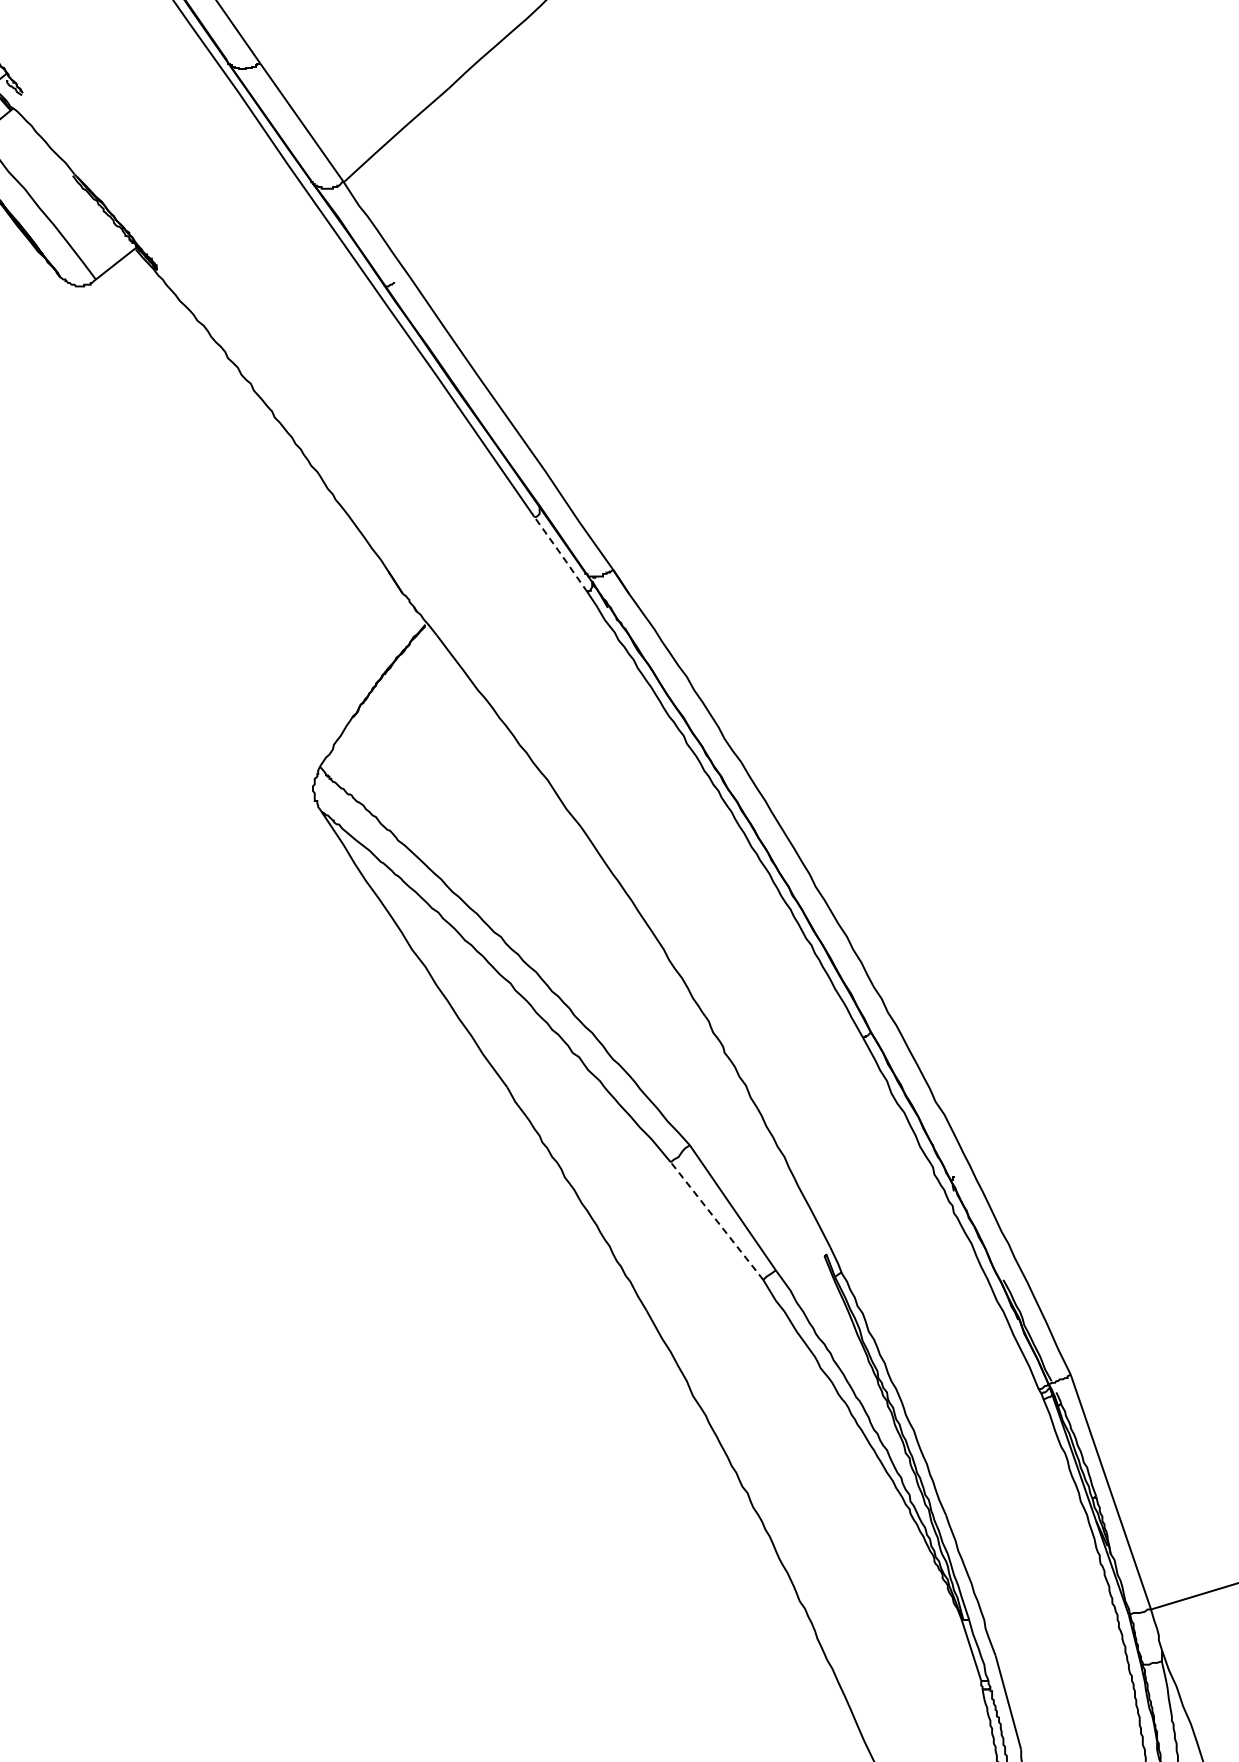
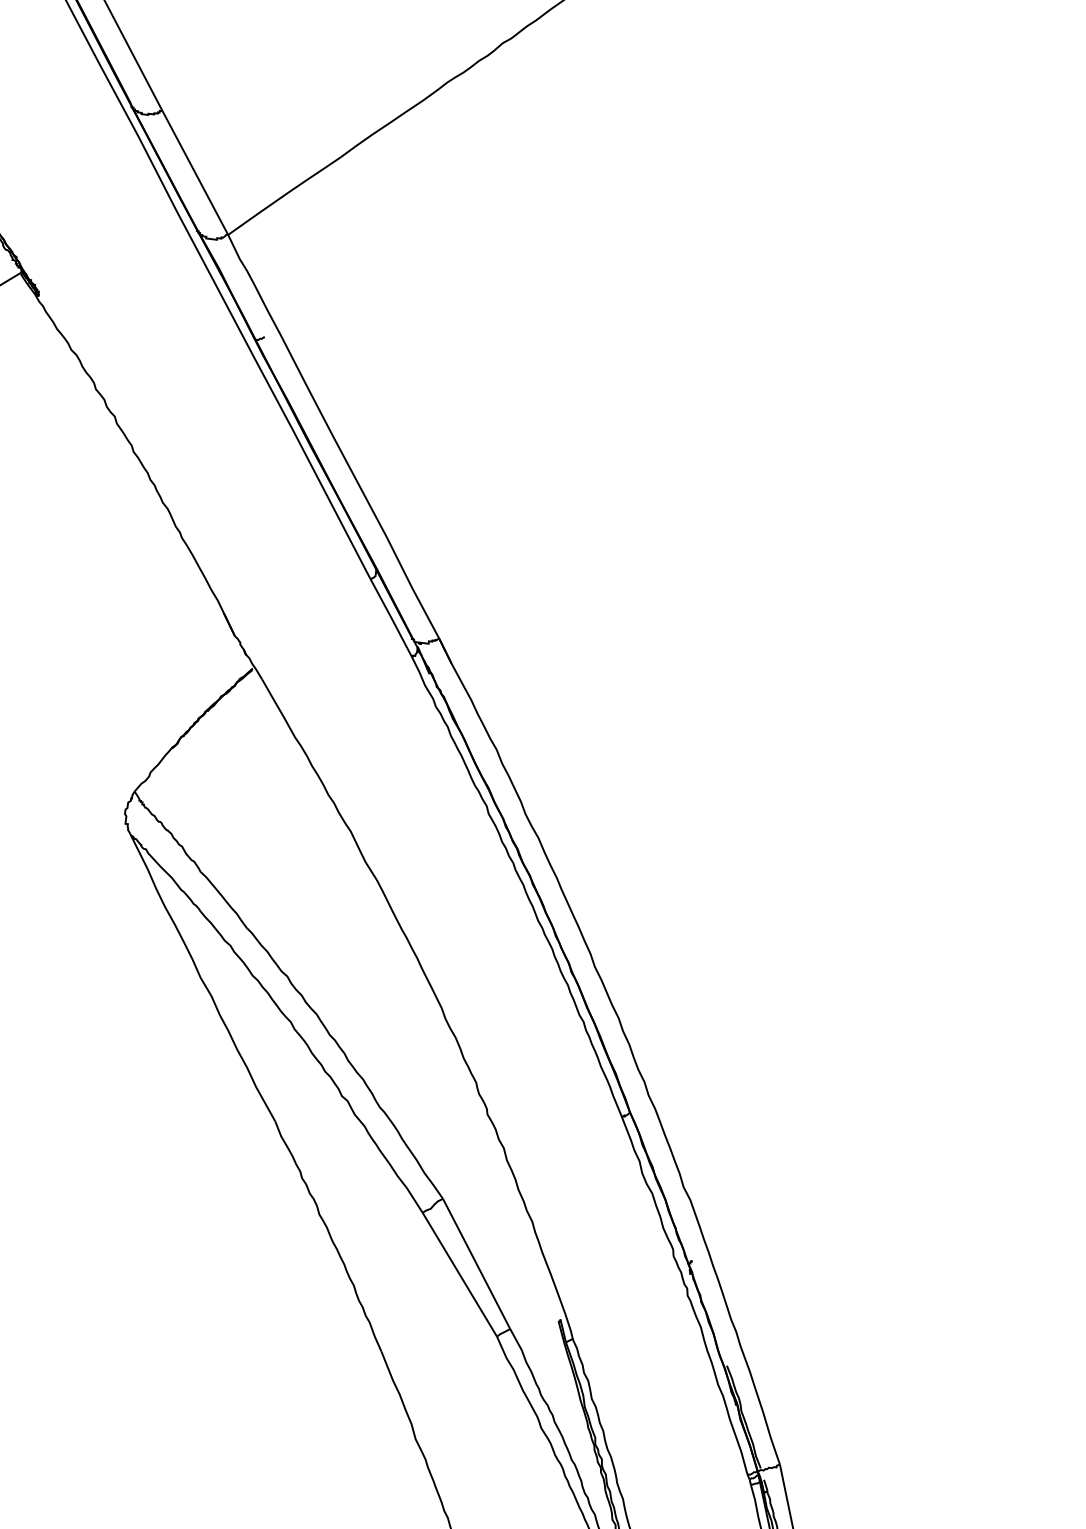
line: (561, 554) -> (391, 617), dashed -> solid
line: (717, 1221) -> (460, 1275), dashed -> solid

